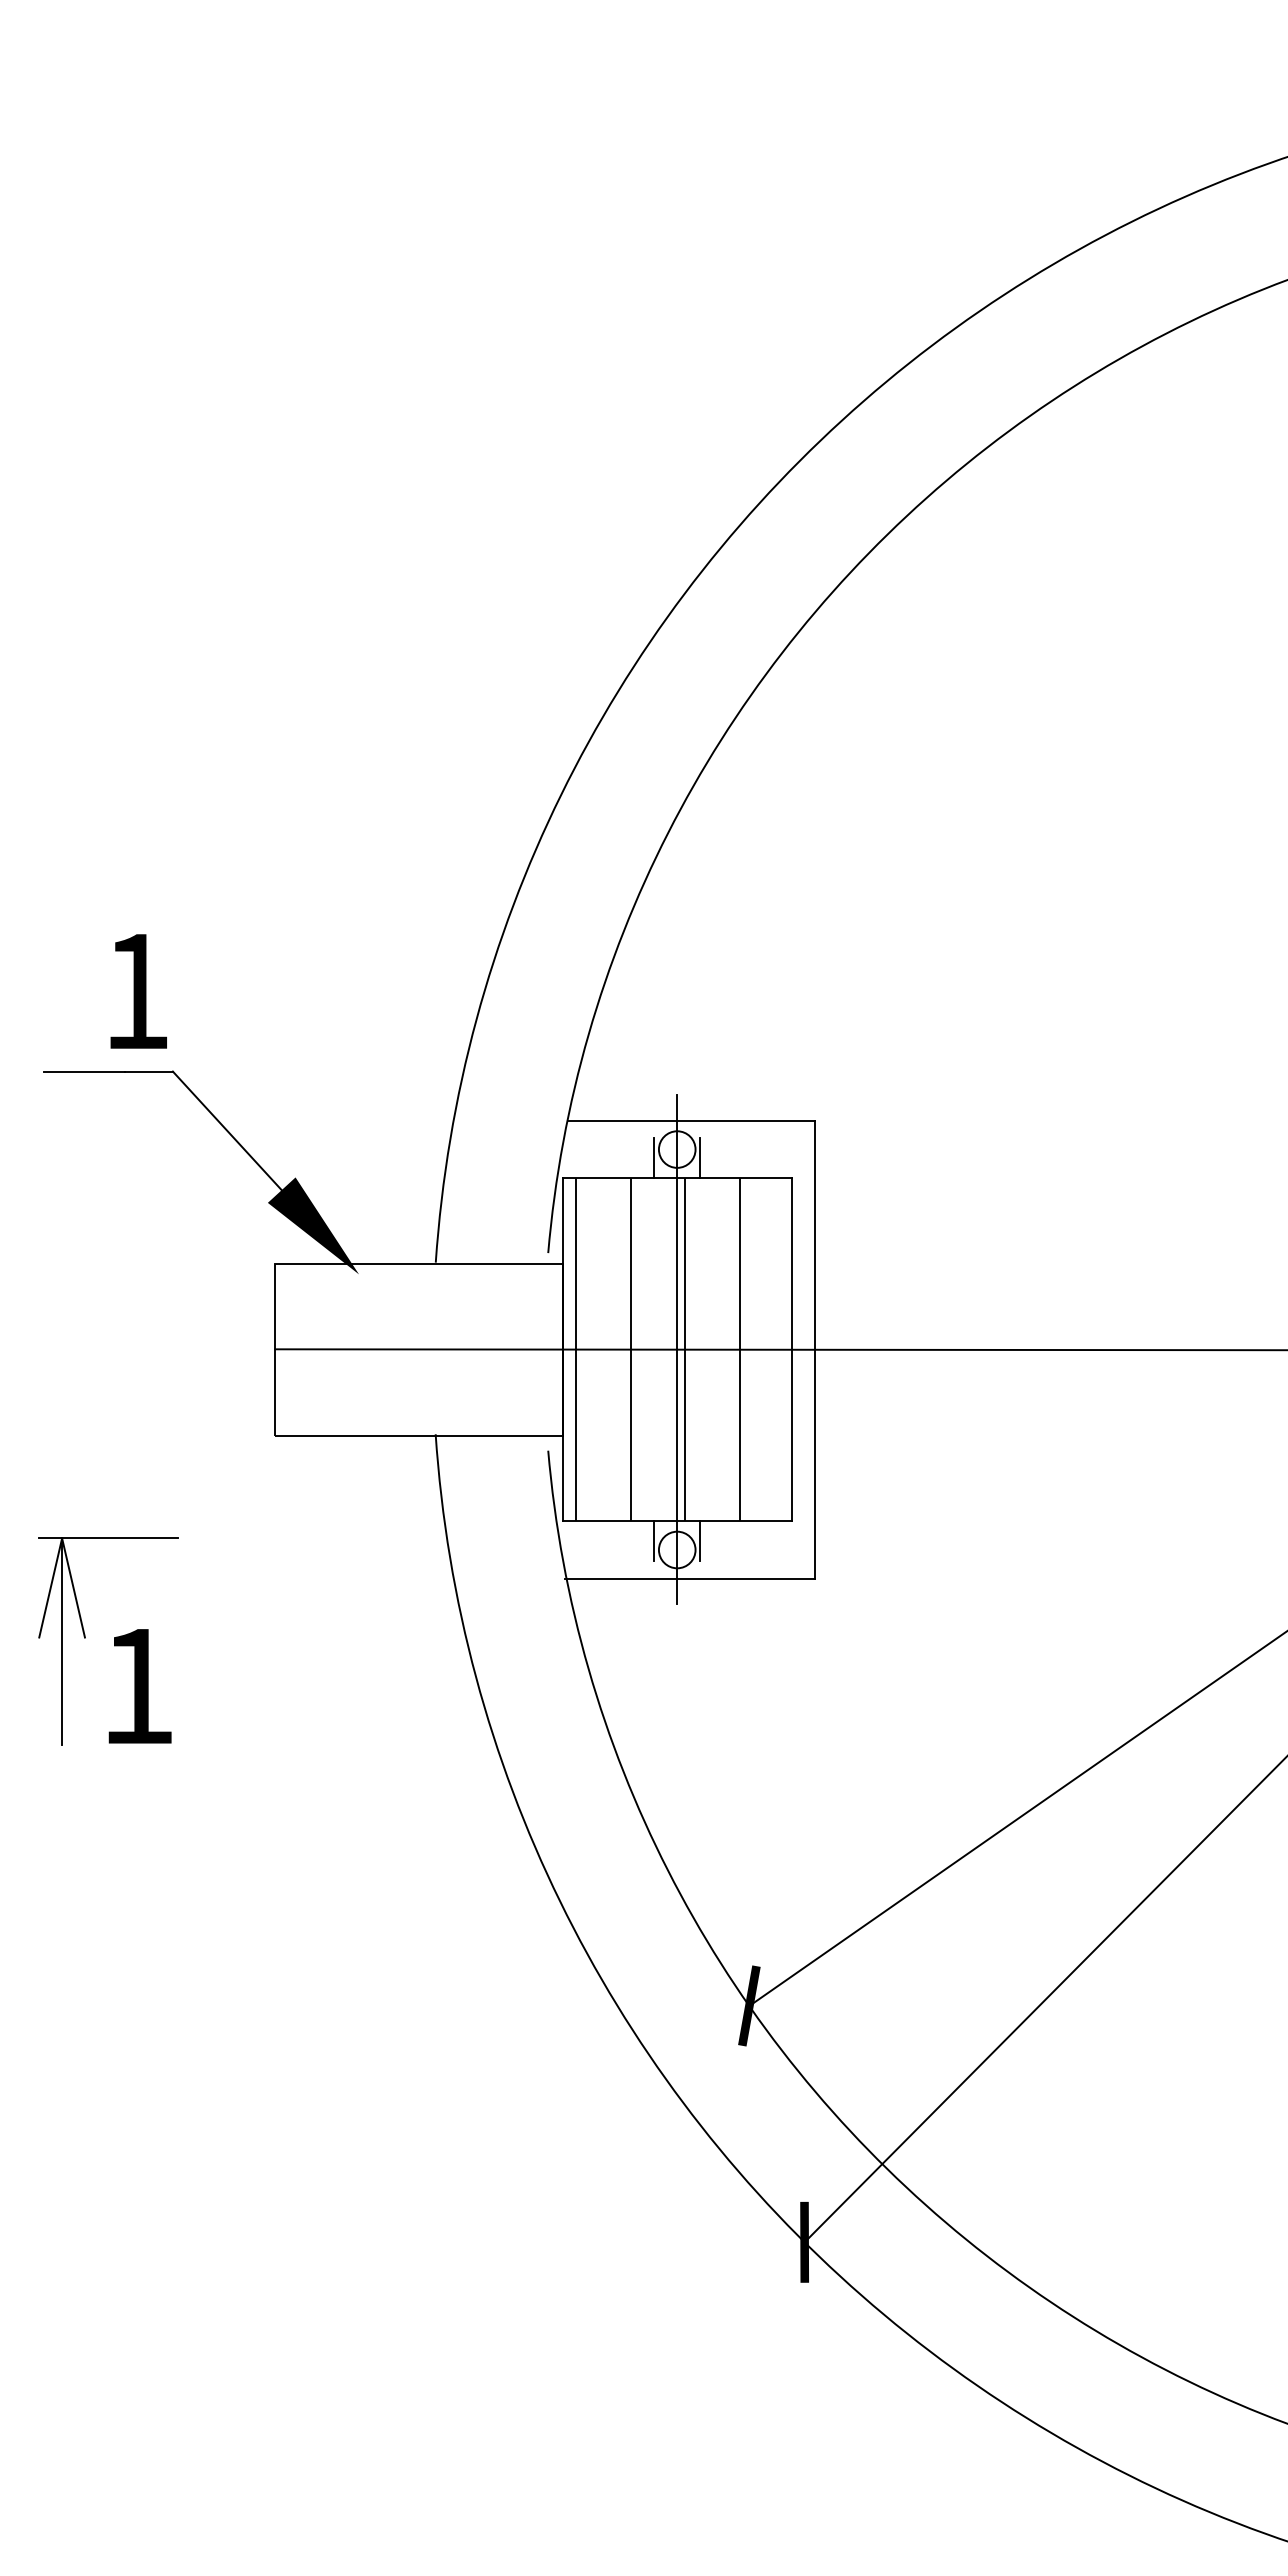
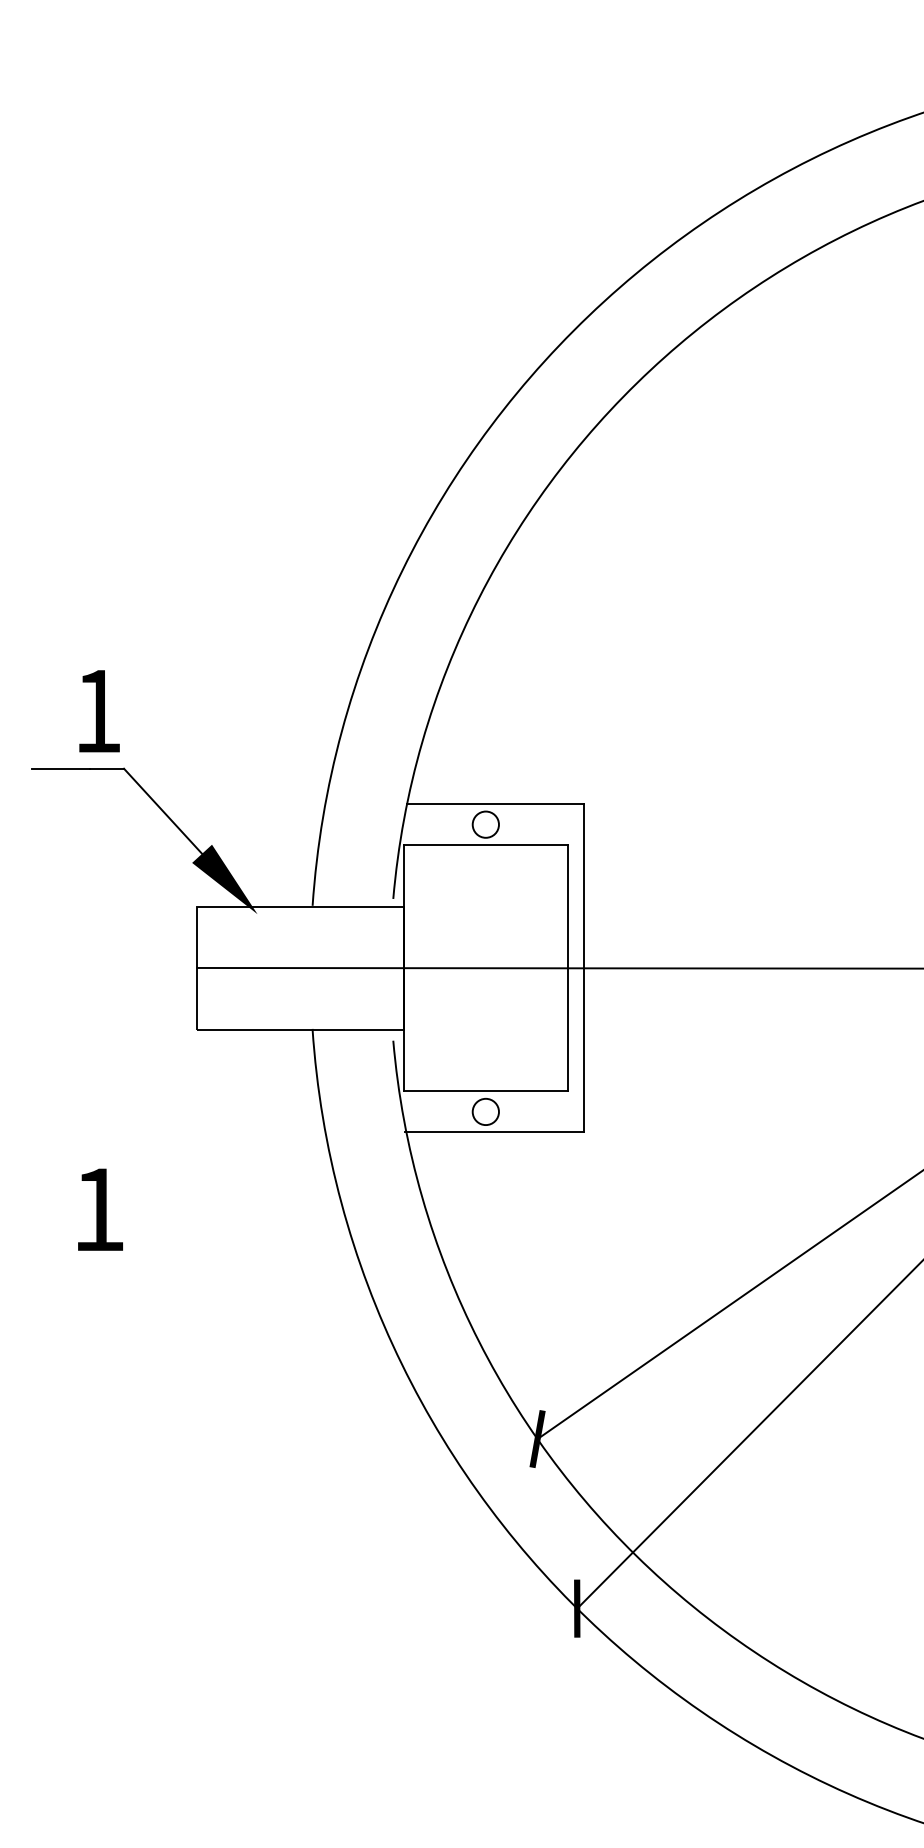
line: (654, 1158) -> (469, 831), removed
line: (700, 1158) -> (502, 831), removed
hatch: (657, 1349) -> (471, 968), removed
line: (677, 1349) -> (486, 968), removed
line: (654, 1541) -> (469, 1105), removed
line: (700, 1541) -> (502, 1105), removed
part: (85, 1638) -> (61, 1175), removed

